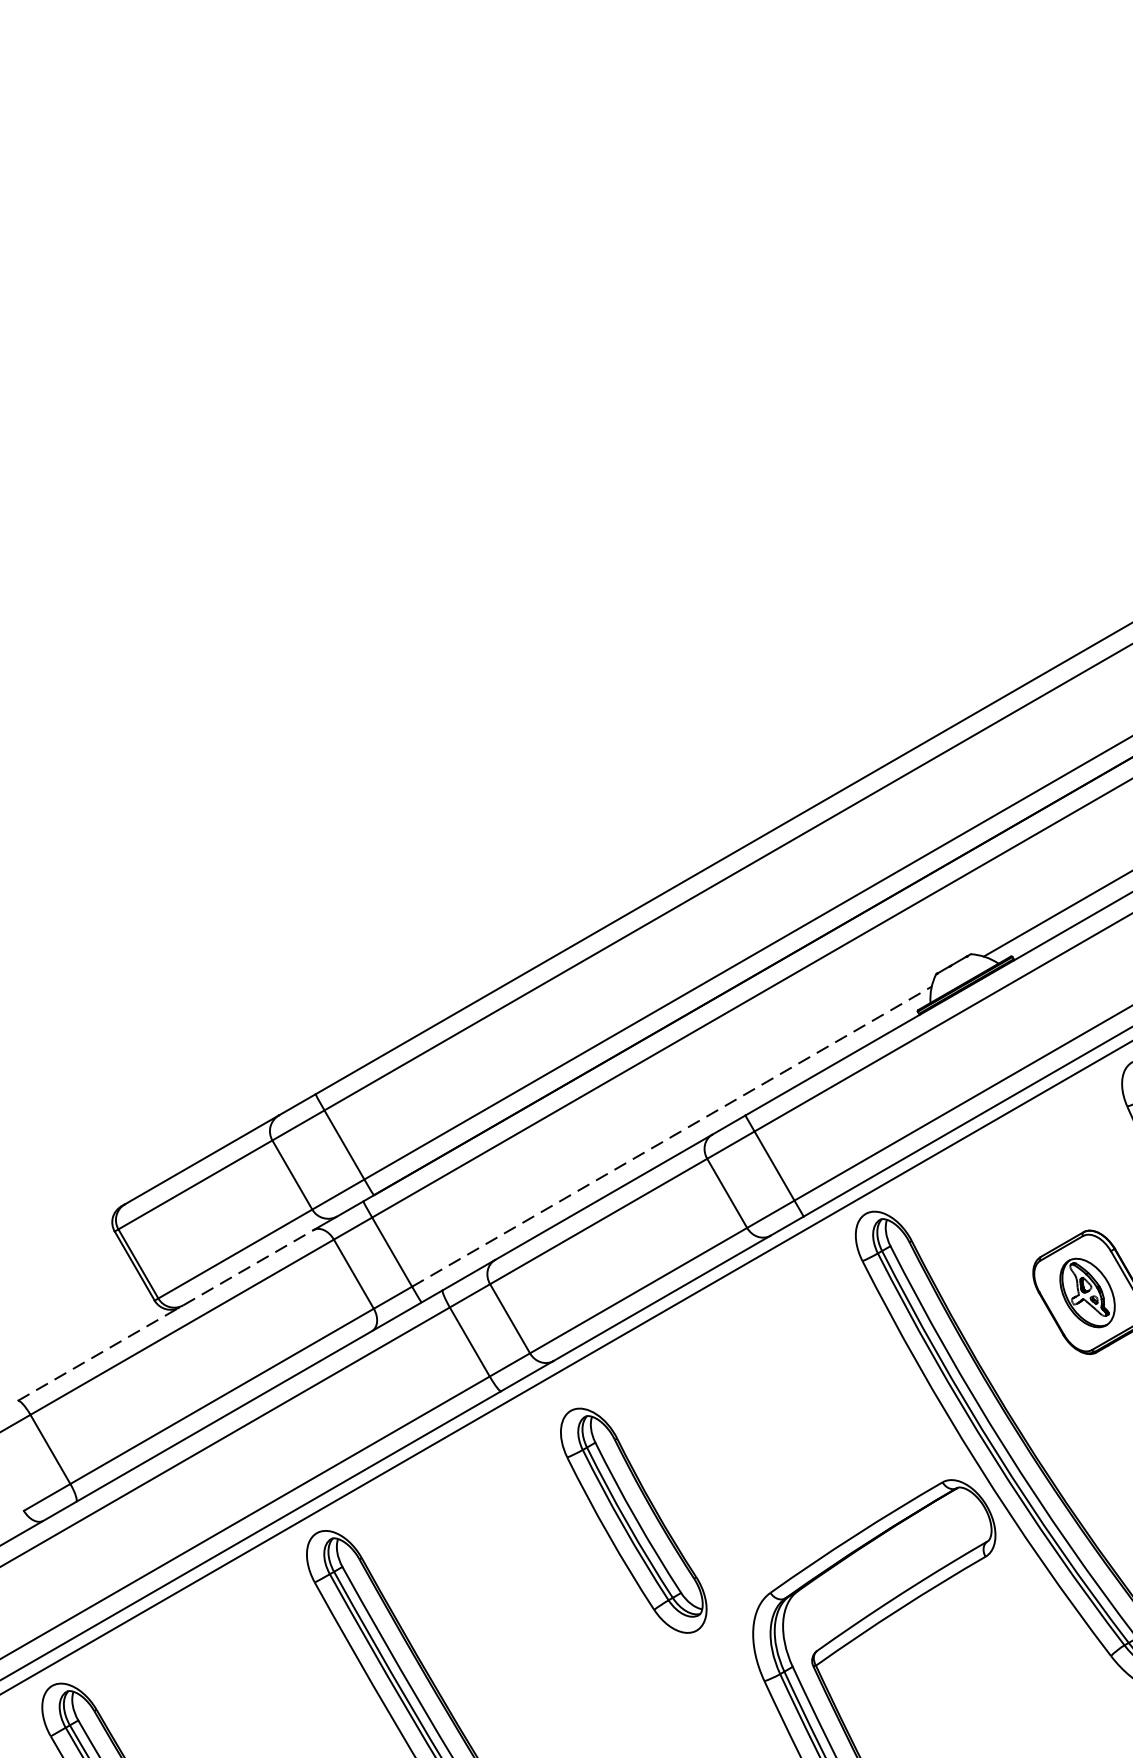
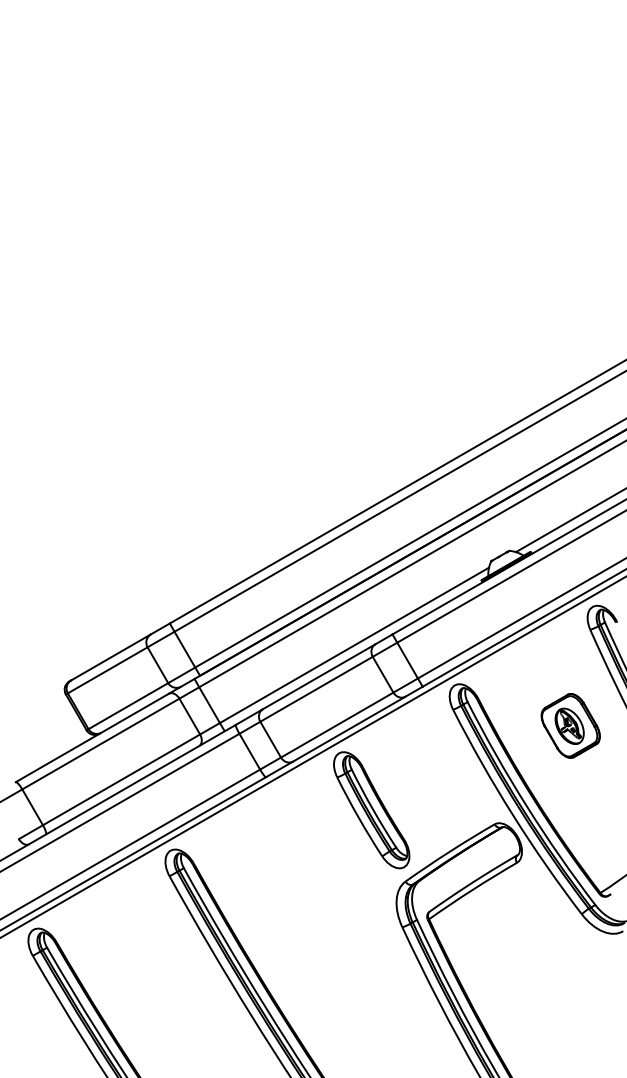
line: (671, 1136) -> (354, 645), dashed -> solid
line: (166, 1314) -> (92, 737), dashed -> solid
part: (633, 1521) -> (371, 810), moved

